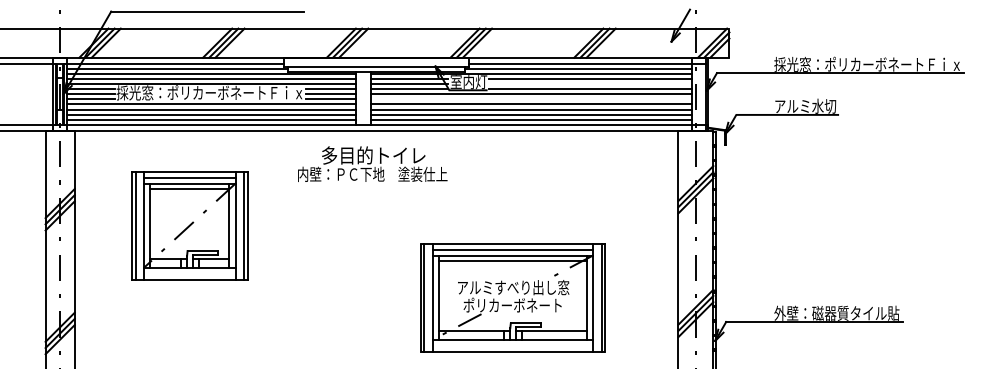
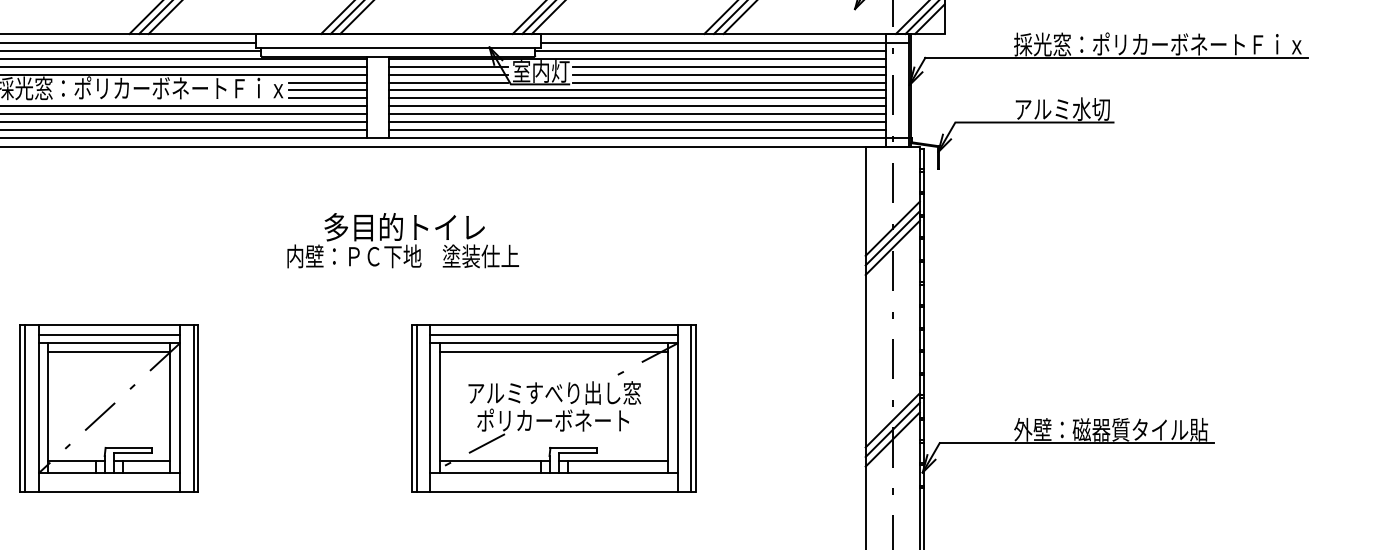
line: (590, 84) -> (729, 75), added
line: (530, 99) -> (636, 98), added
text: (372, 163) -> (402, 239), moved
part: (189, 225) -> (108, 408), moved
part: (512, 297) -> (552, 408), moved

